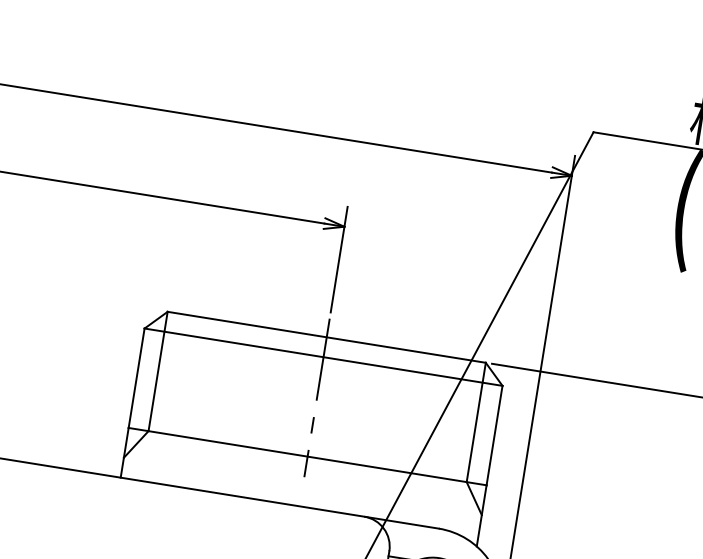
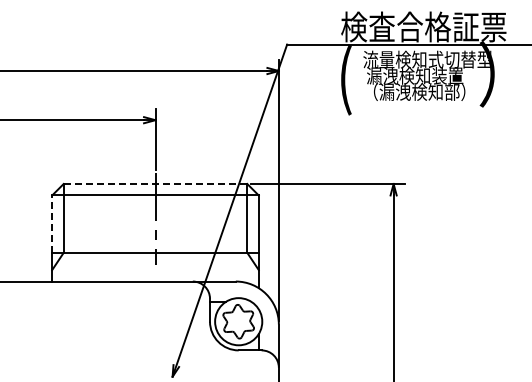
line: (326, 338) -> (155, 184), solid -> dashed
line: (137, 378) -> (52, 224), solid -> dashed

